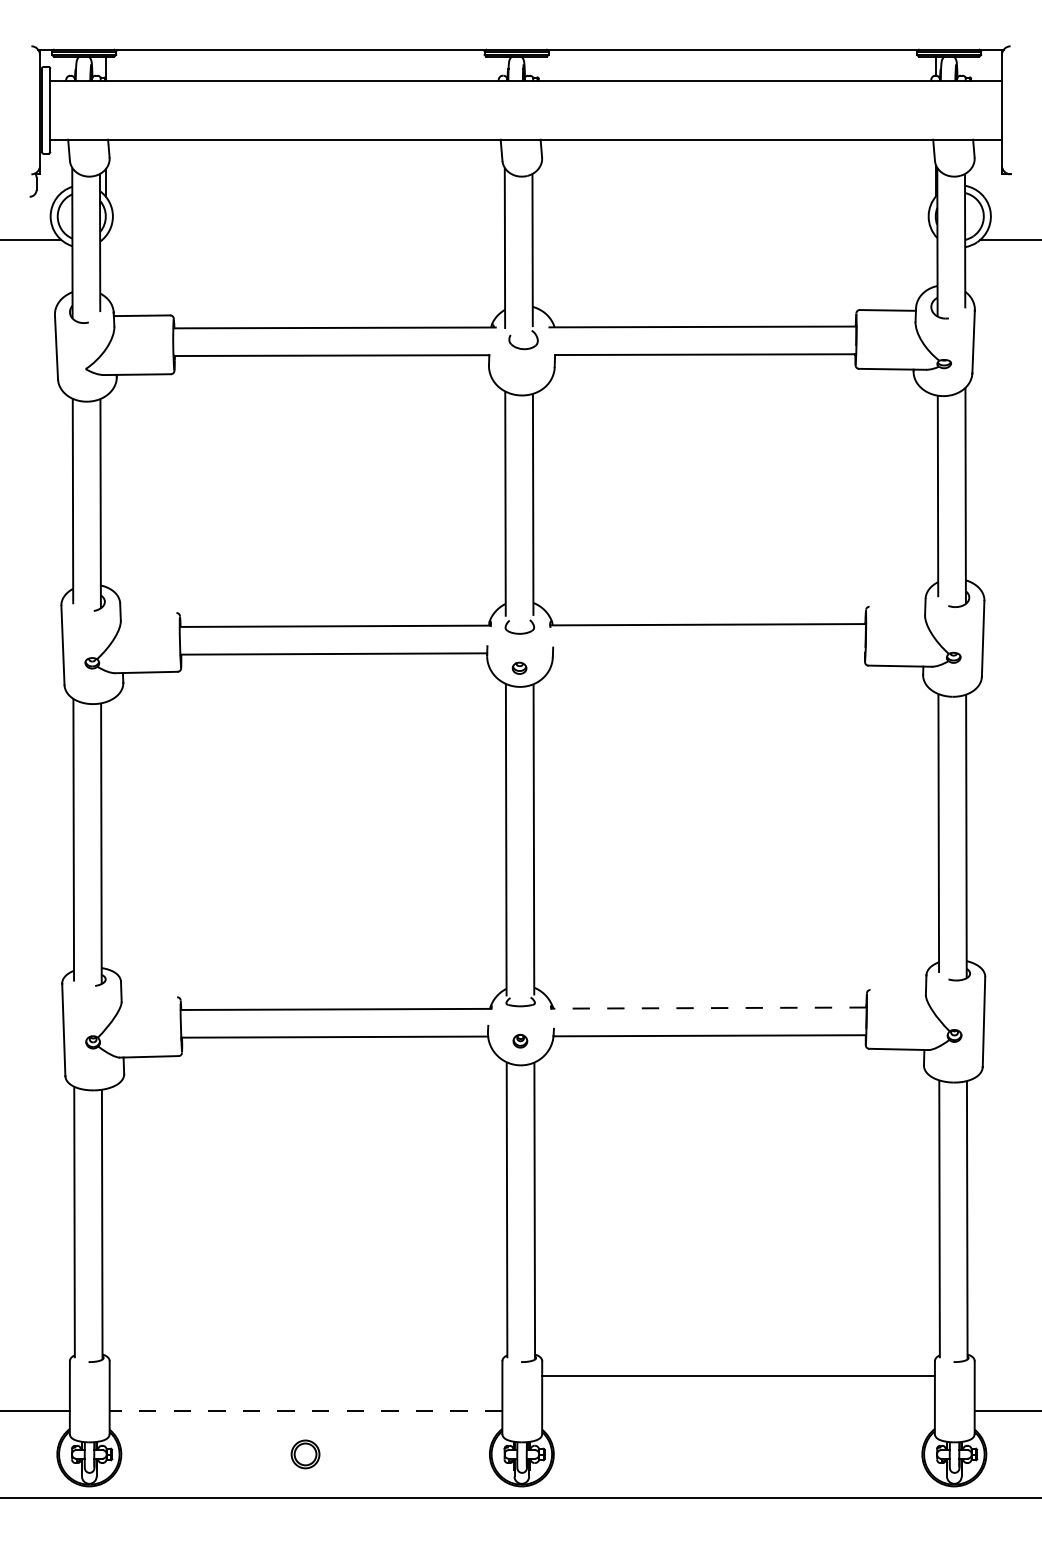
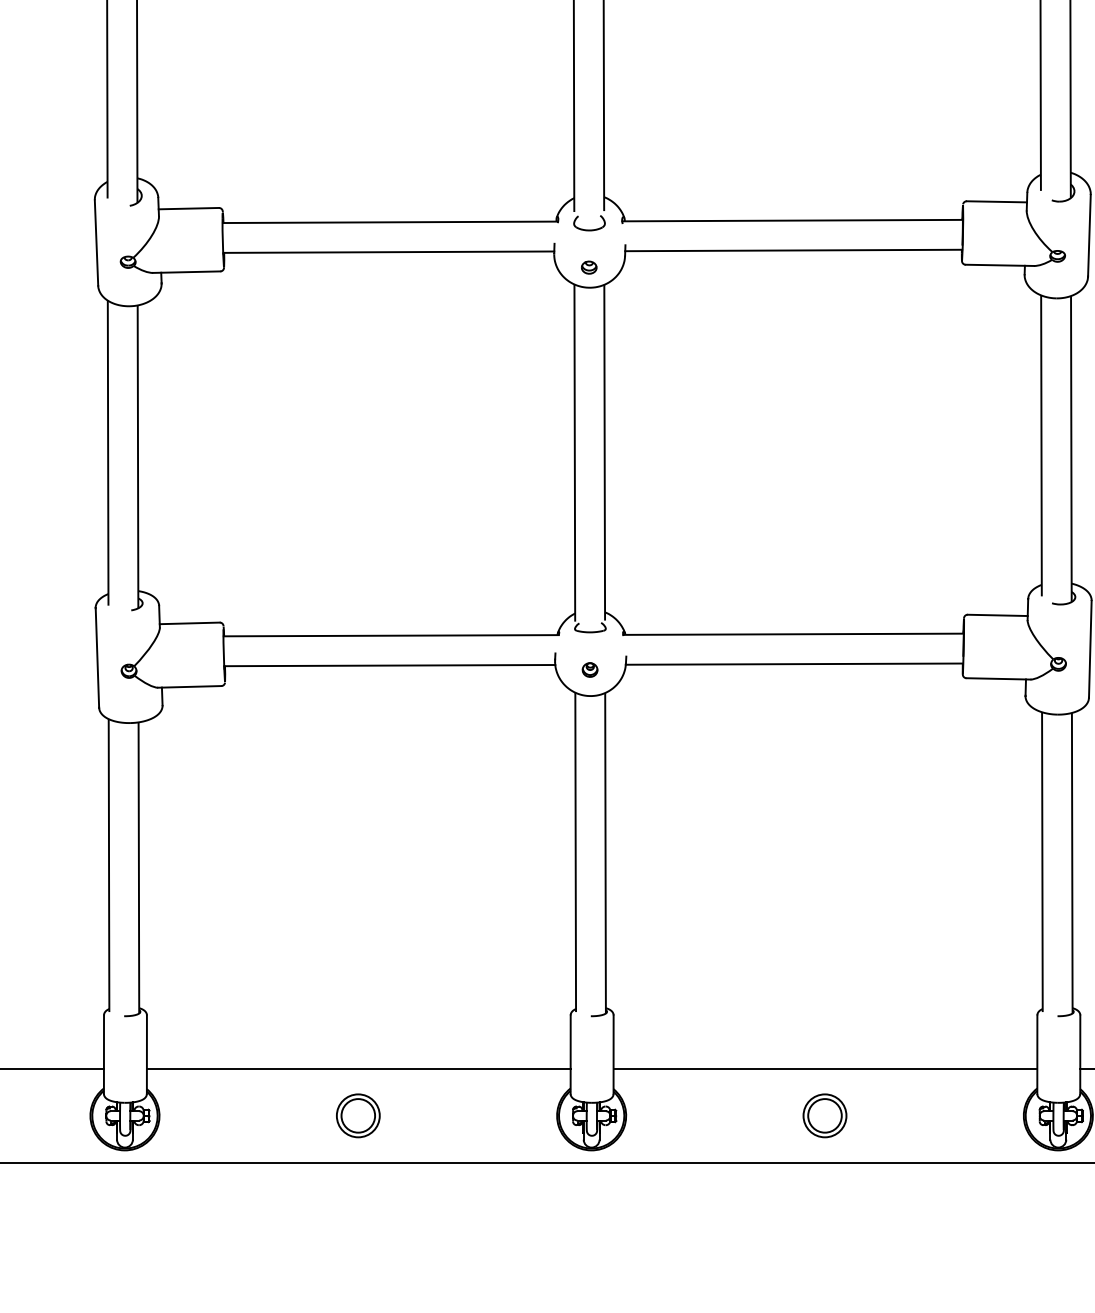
line: (897, 606) -> (996, 200), added
line: (148, 613) -> (188, 208), added
line: (708, 652) -> (793, 250), added
line: (897, 990) -> (996, 615), added
line: (149, 997) -> (189, 622), added
line: (708, 1008) -> (793, 634), dashed -> solid
line: (738, 1376) -> (825, 1069), moved
line: (305, 1411) -> (358, 1069), dashed -> solid
part: (305, 1454) -> (358, 1115), size x1.43
part: (737, 1454) -> (824, 1115), added

